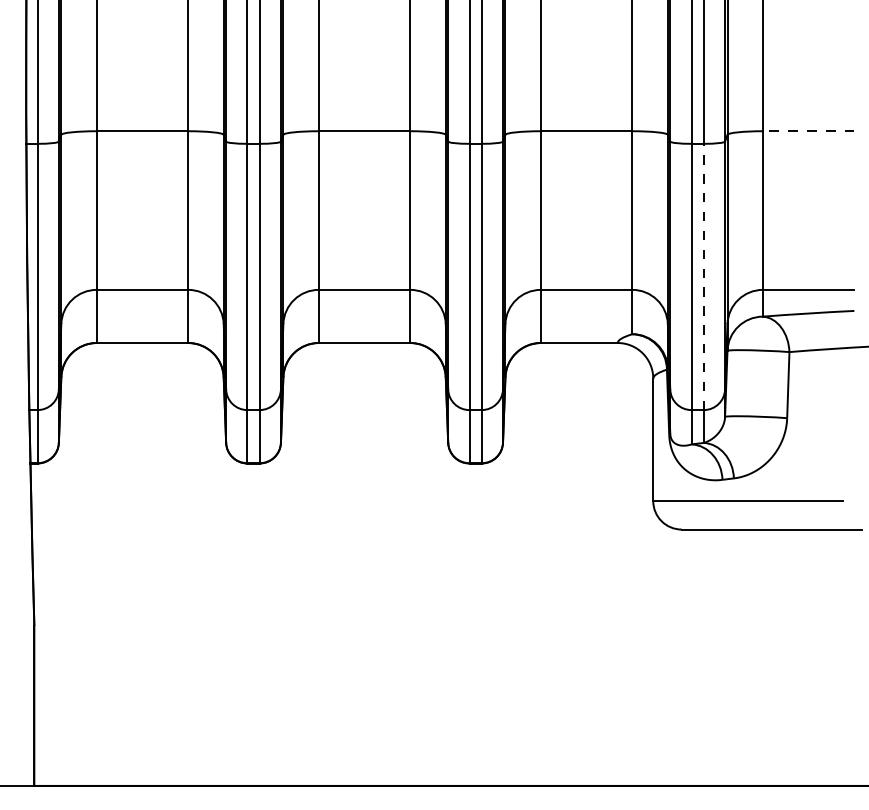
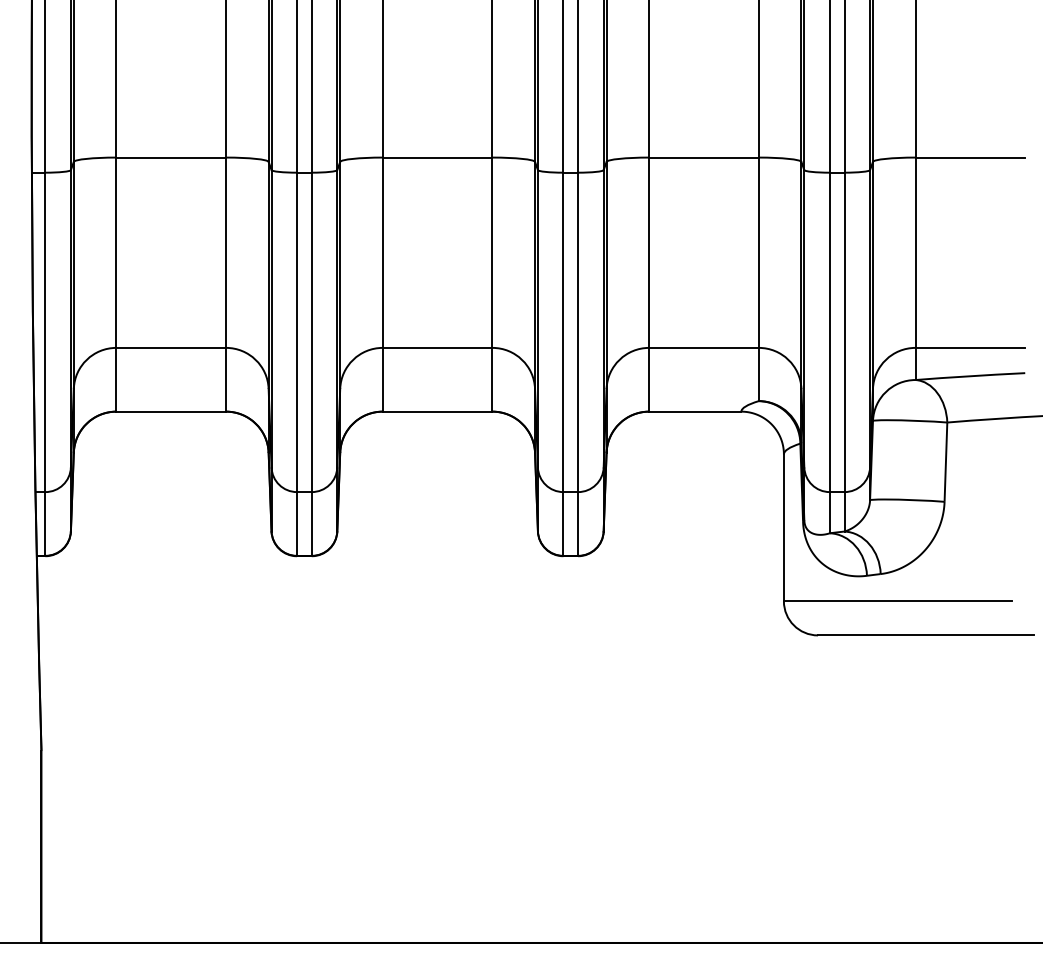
line: (808, 131) -> (970, 157), dashed -> solid
line: (703, 277) -> (844, 332), dashed -> solid

